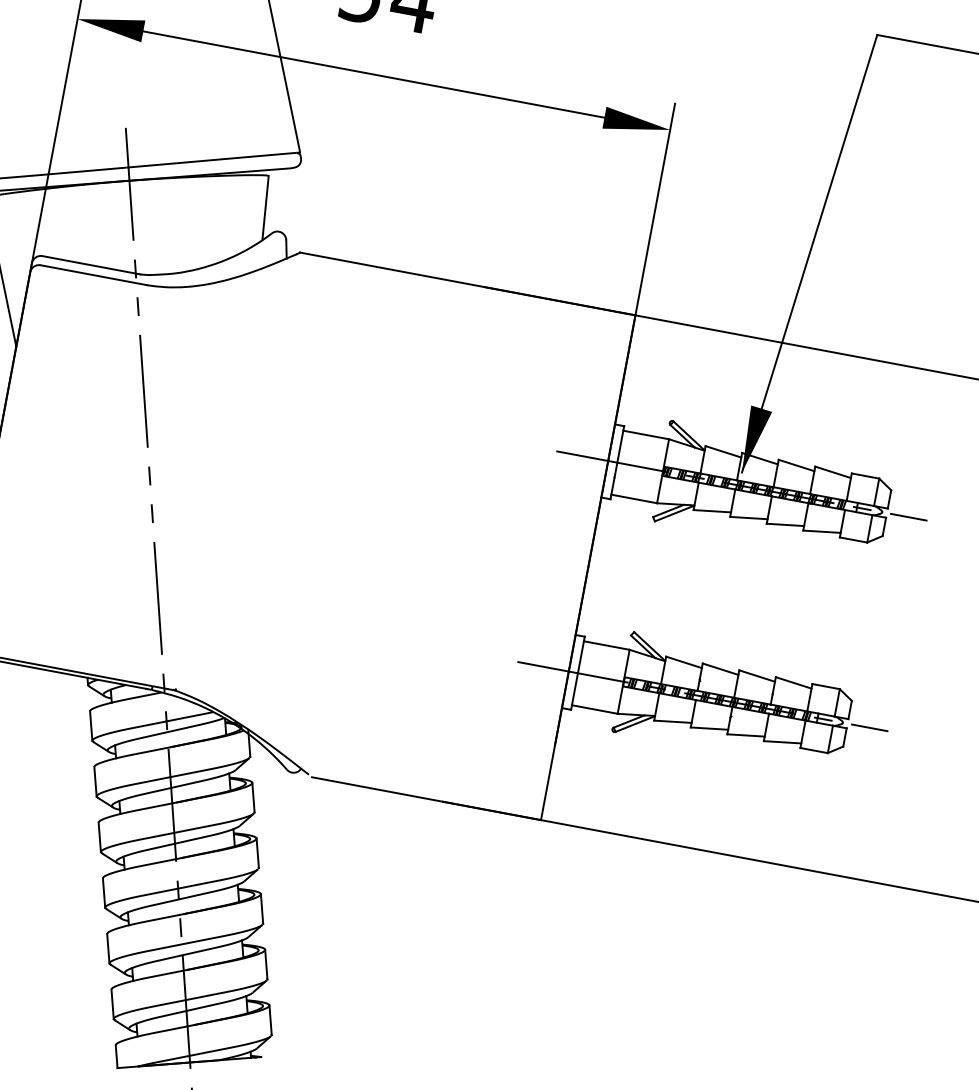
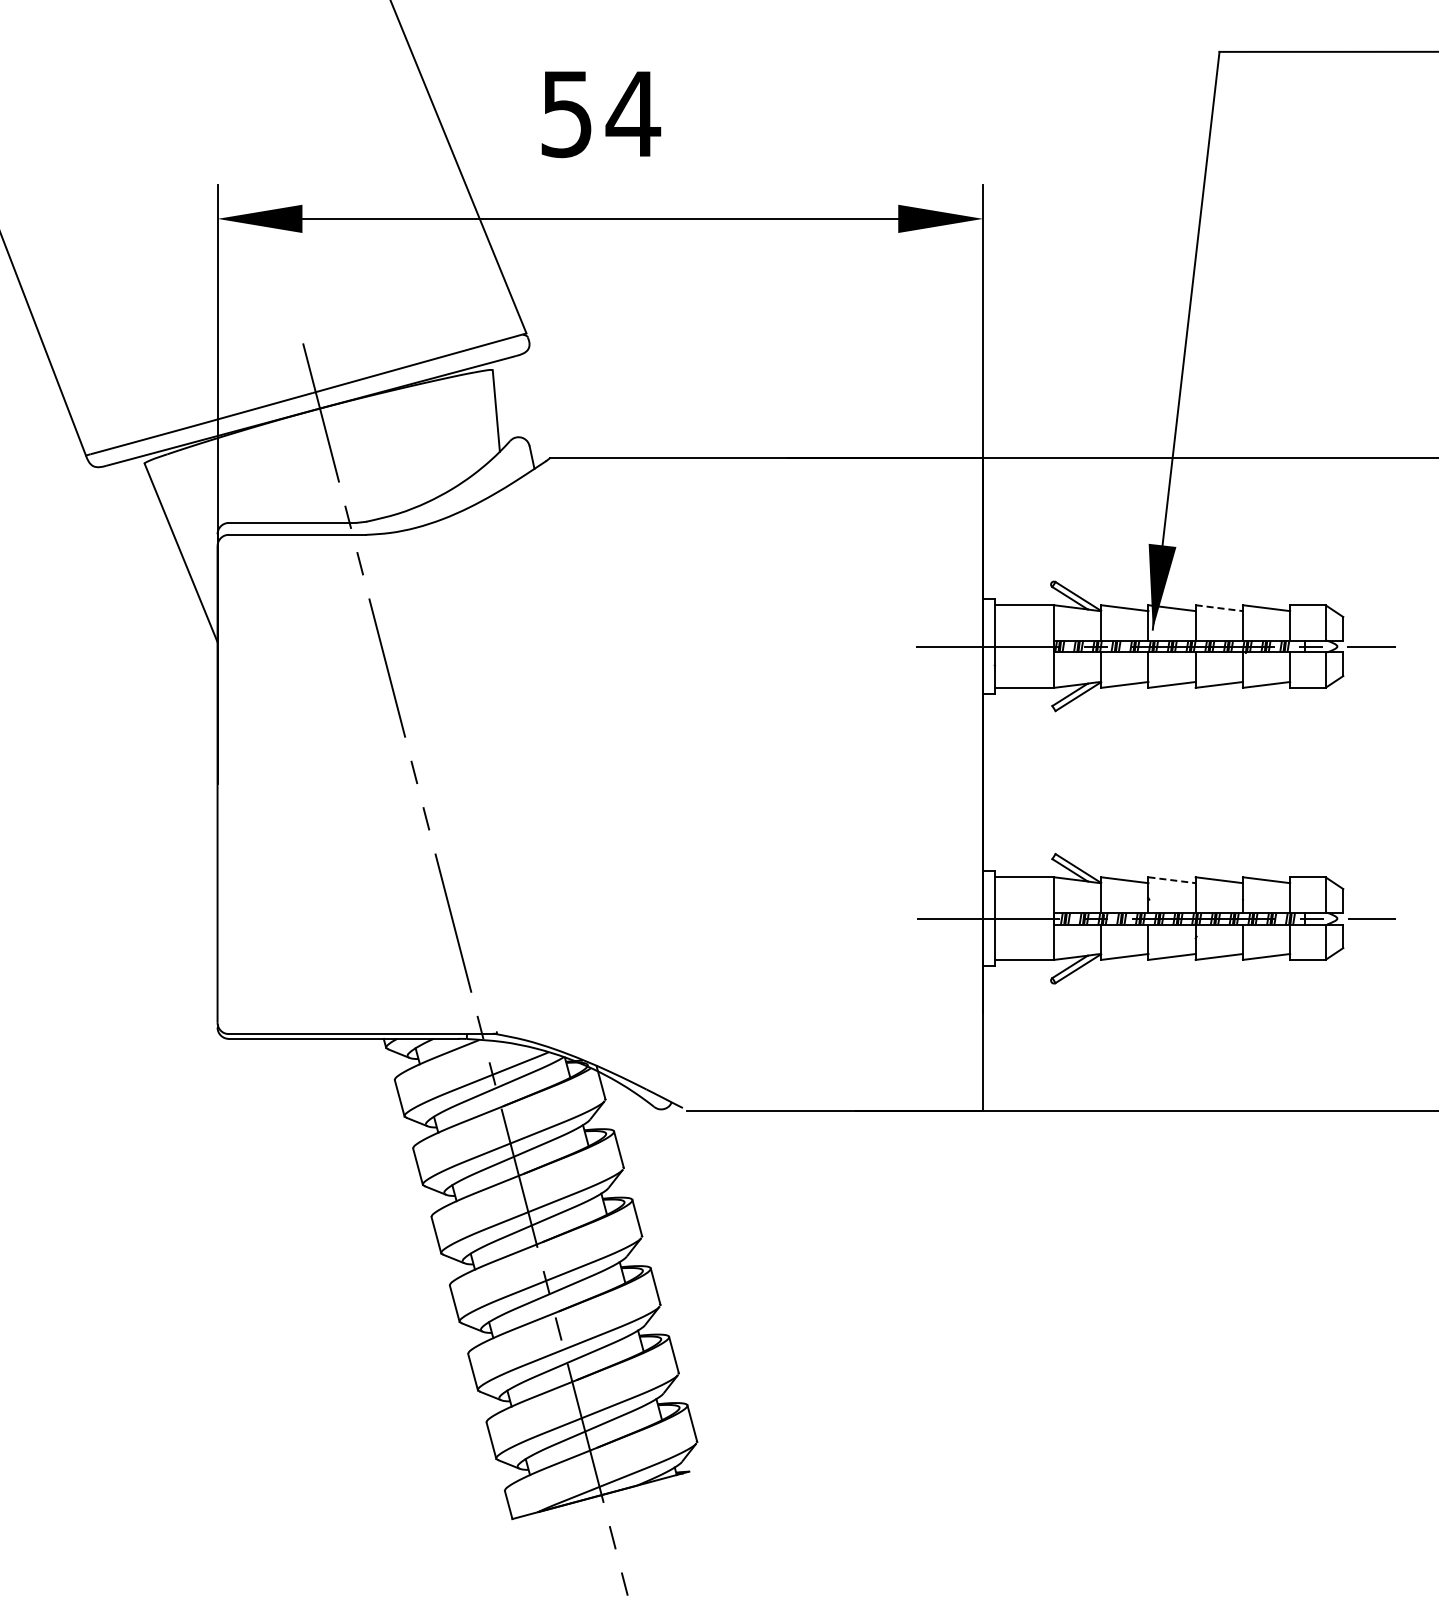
line: (796, 465) -> (1219, 608), solid -> dashed
line: (720, 669) -> (1172, 880), solid -> dashed

